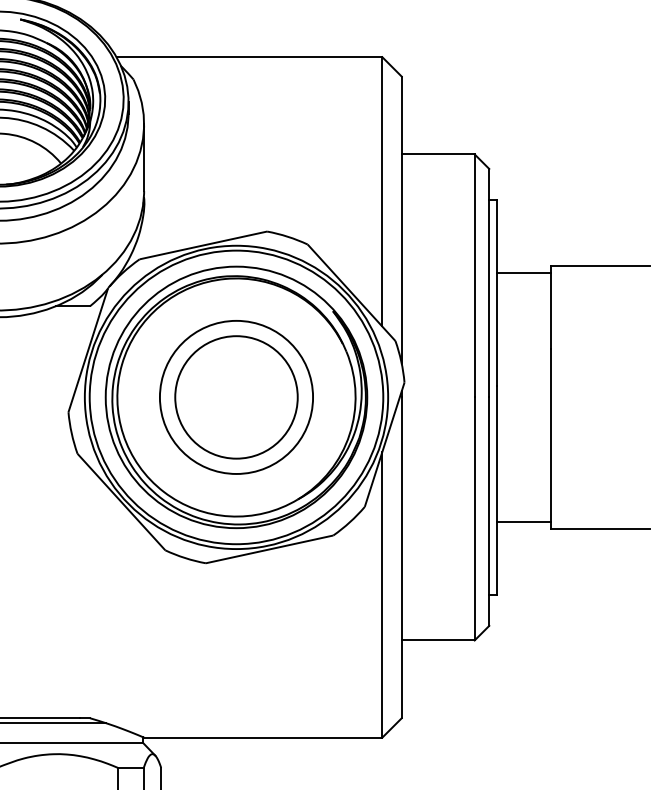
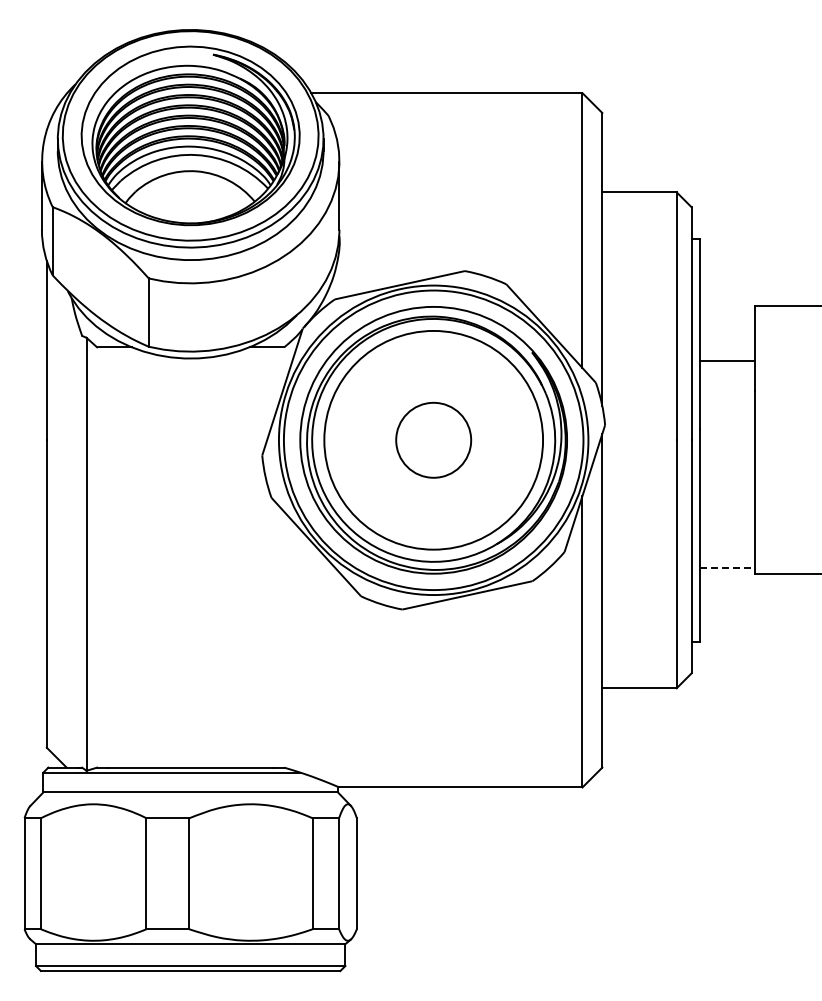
line: (524, 272) -> (727, 360), moved
circle: (236, 396) -> (433, 439), size x0.6
circle: (236, 397) -> (433, 440), size x1.4
line: (524, 522) -> (727, 567), solid -> dashed

